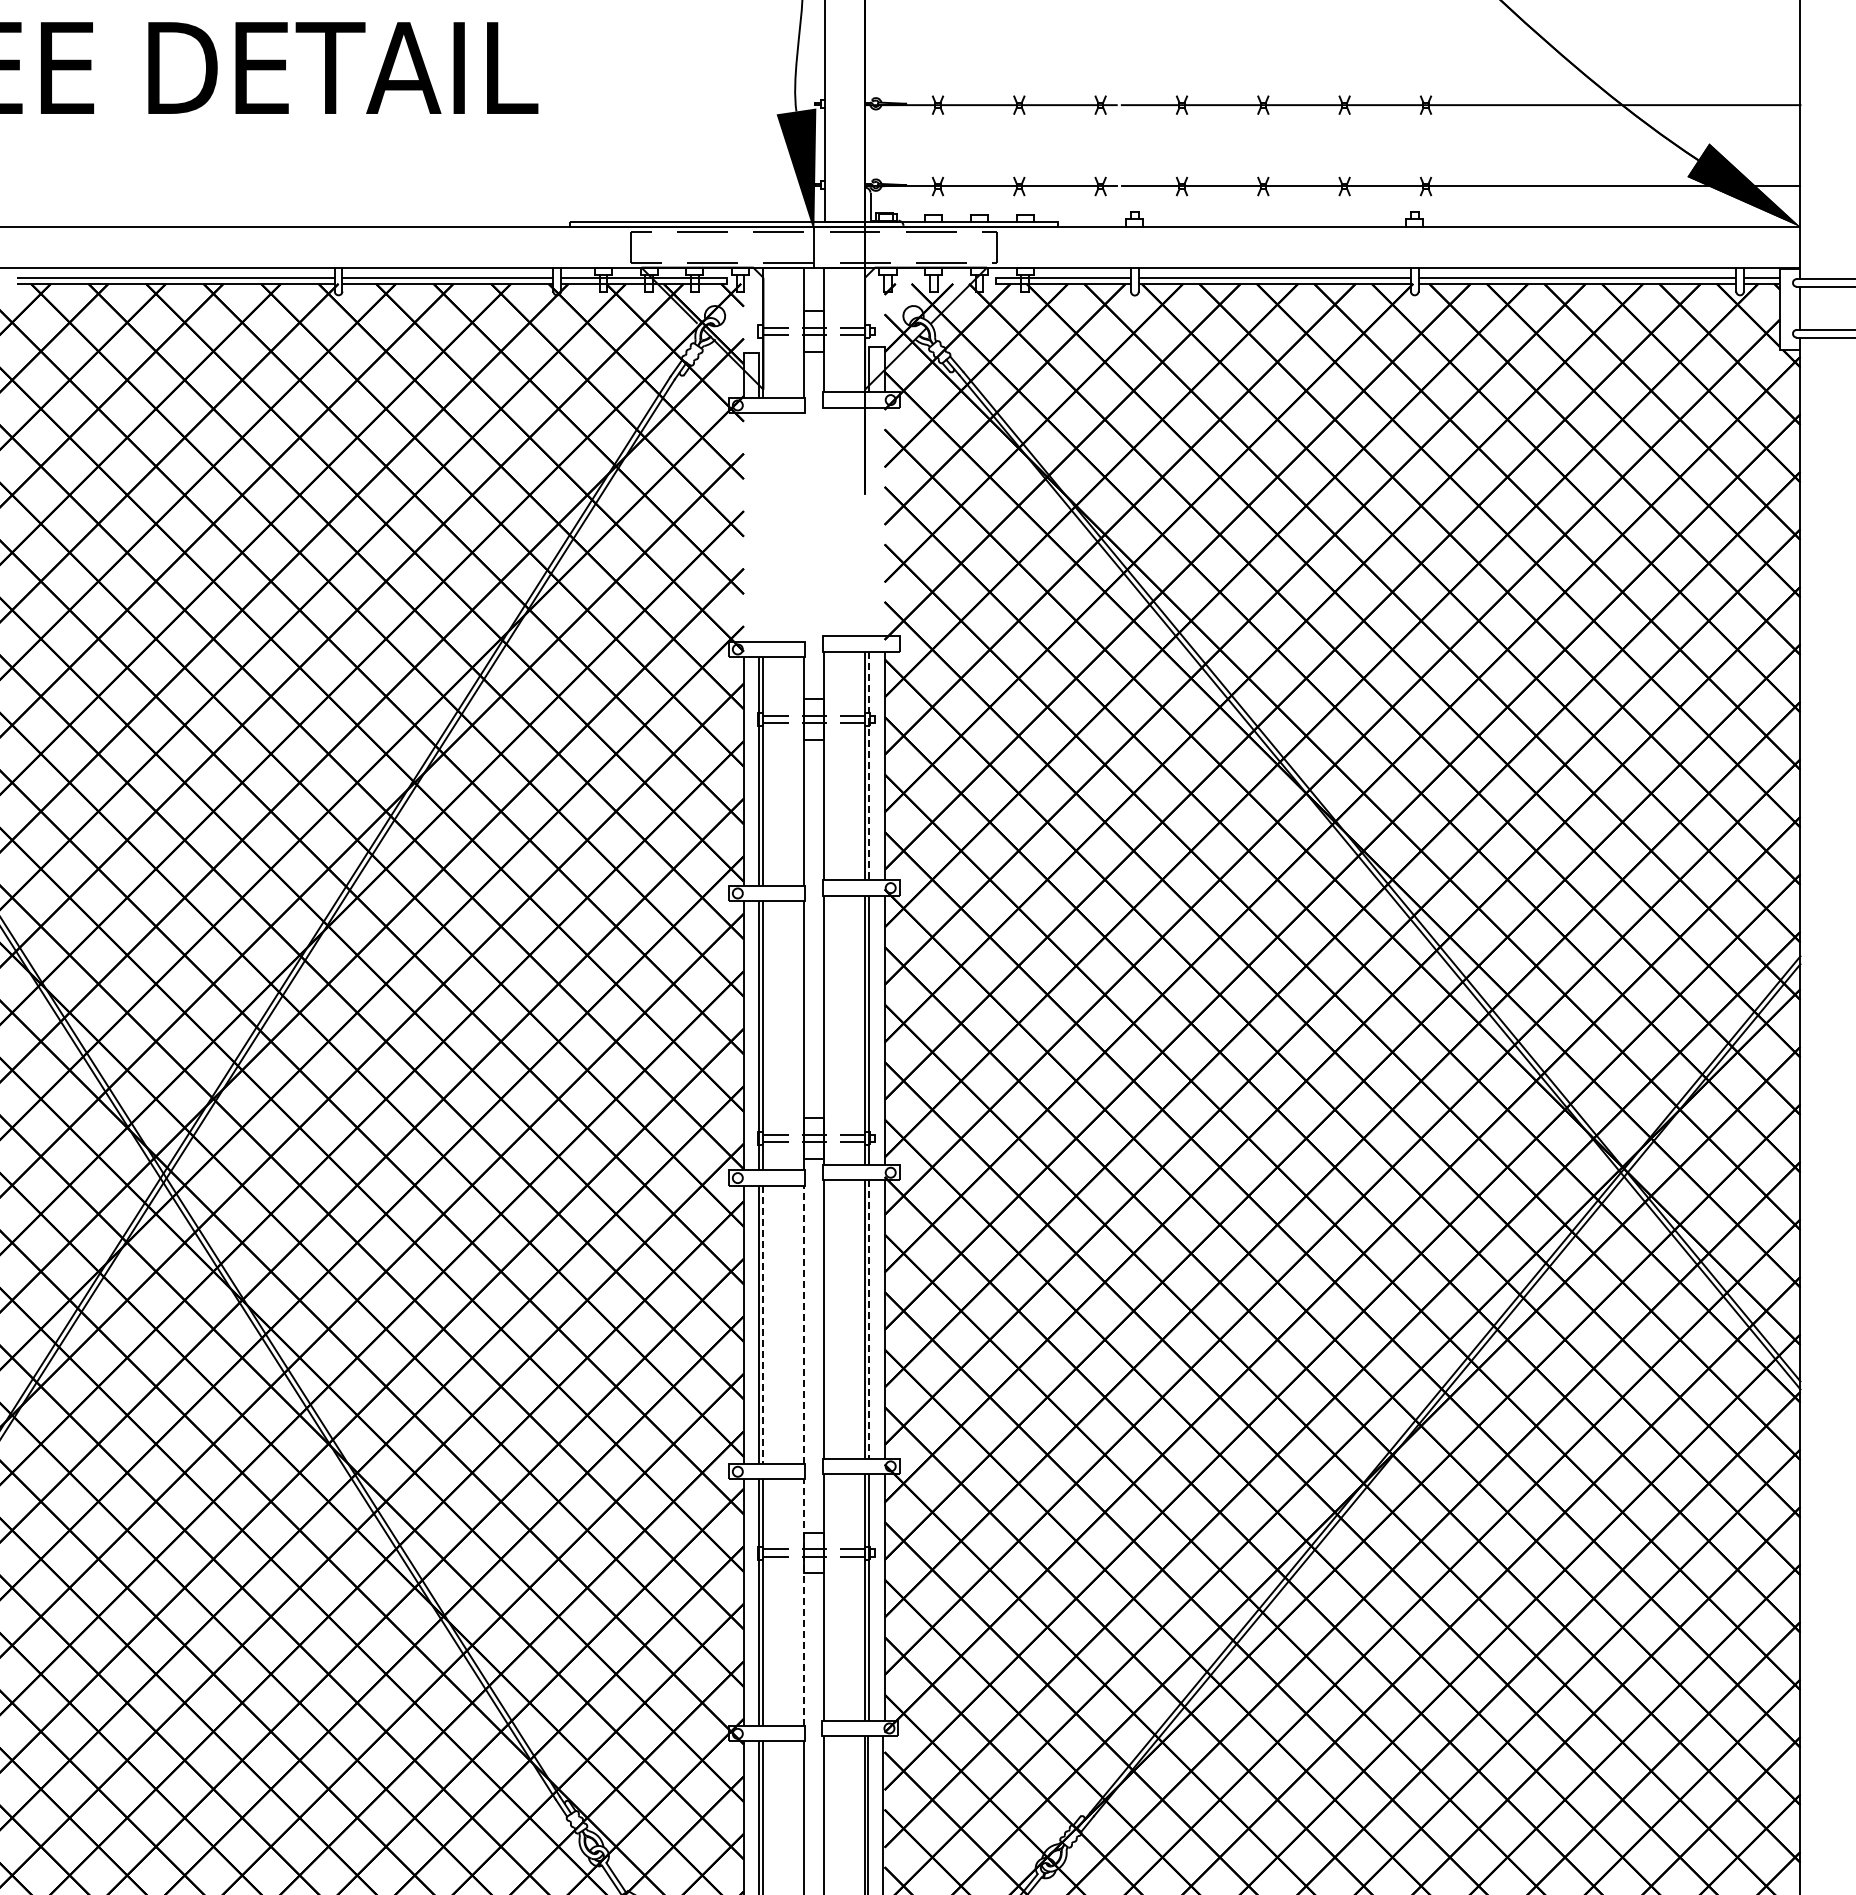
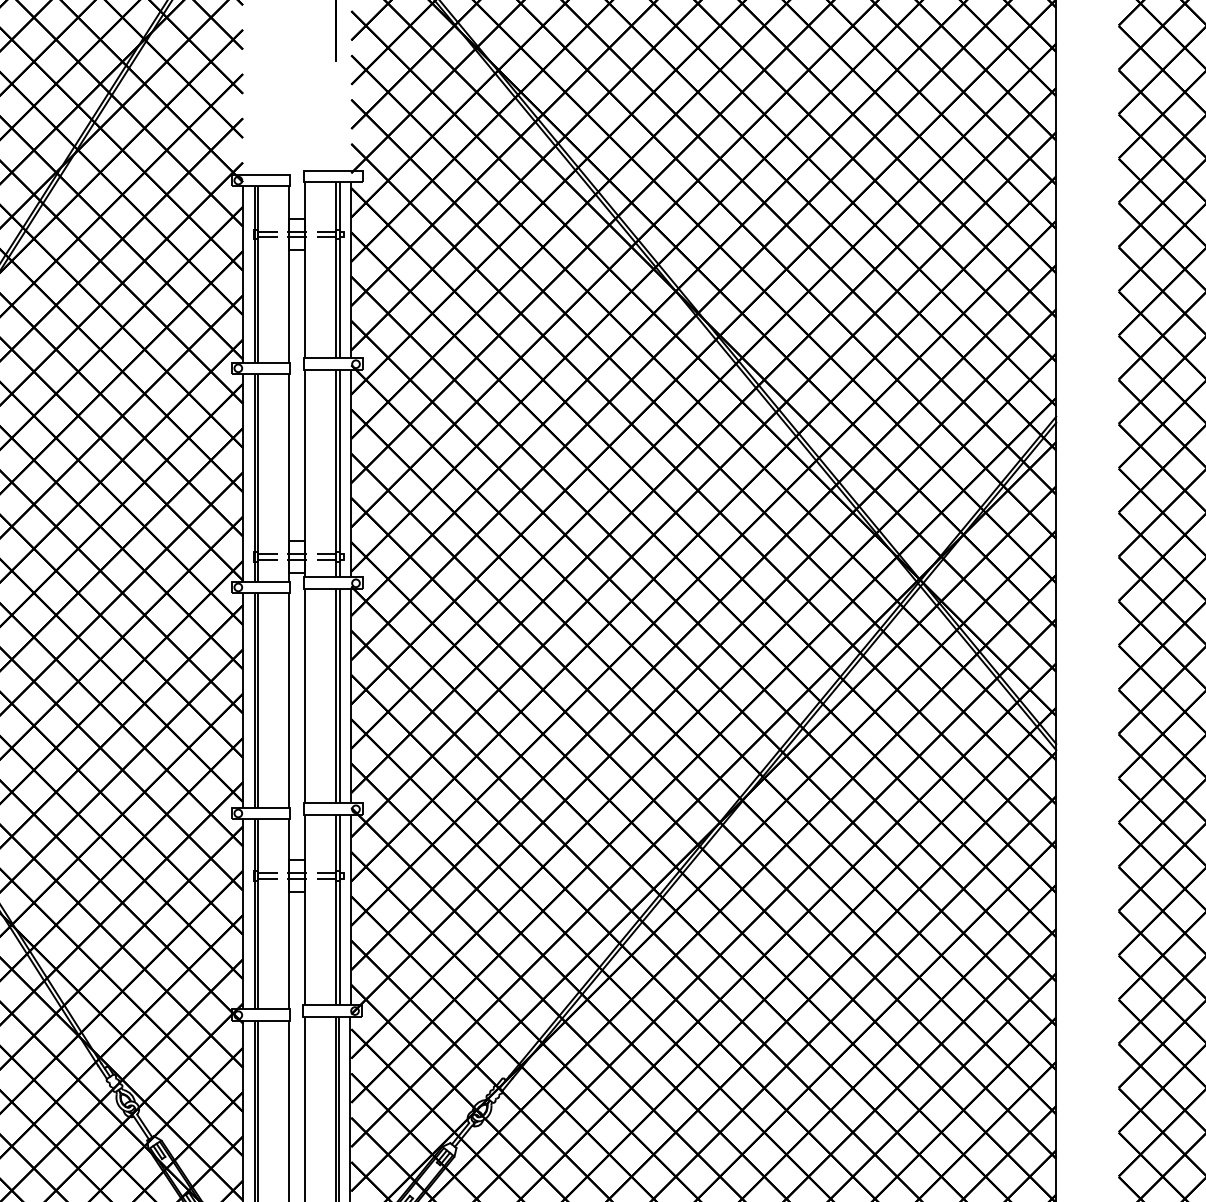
line: (869, 766) -> (339, 270), dashed -> solid
line: (869, 1320) -> (339, 697), dashed -> solid
line: (804, 1324) -> (289, 700), dashed -> solid
line: (763, 1325) -> (258, 700), dashed -> solid
line: (804, 1602) -> (289, 914), dashed -> solid

